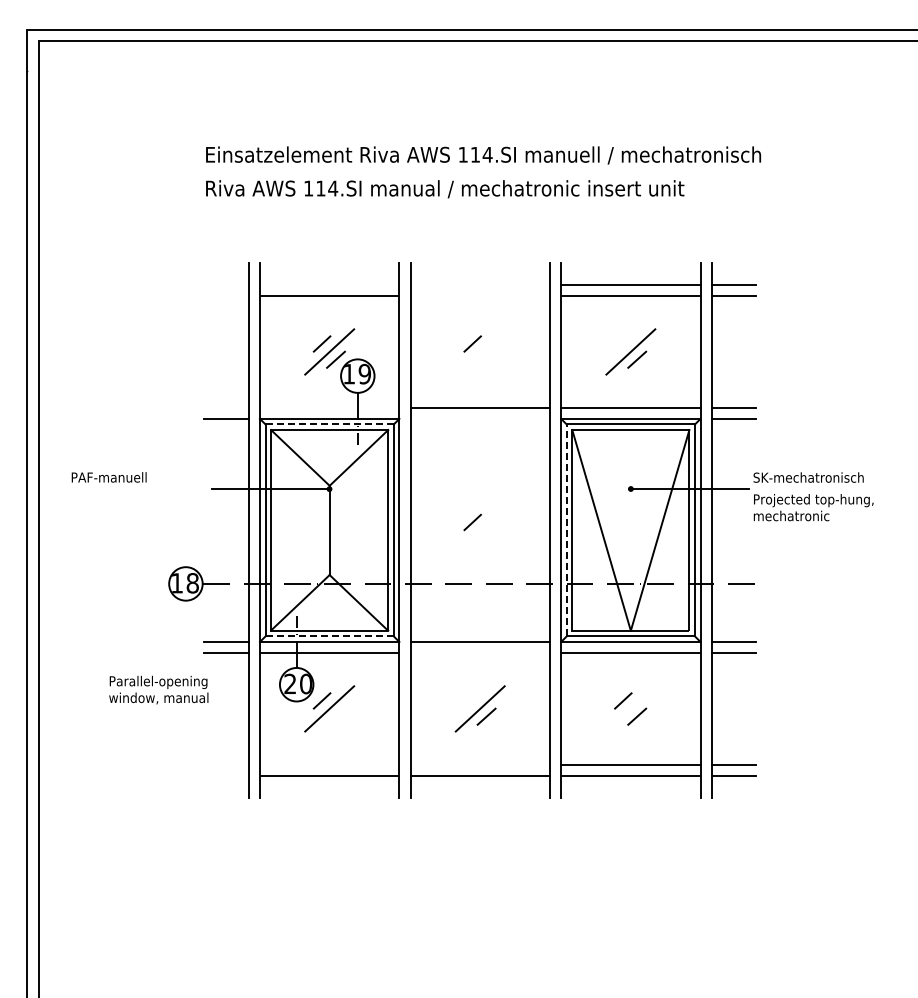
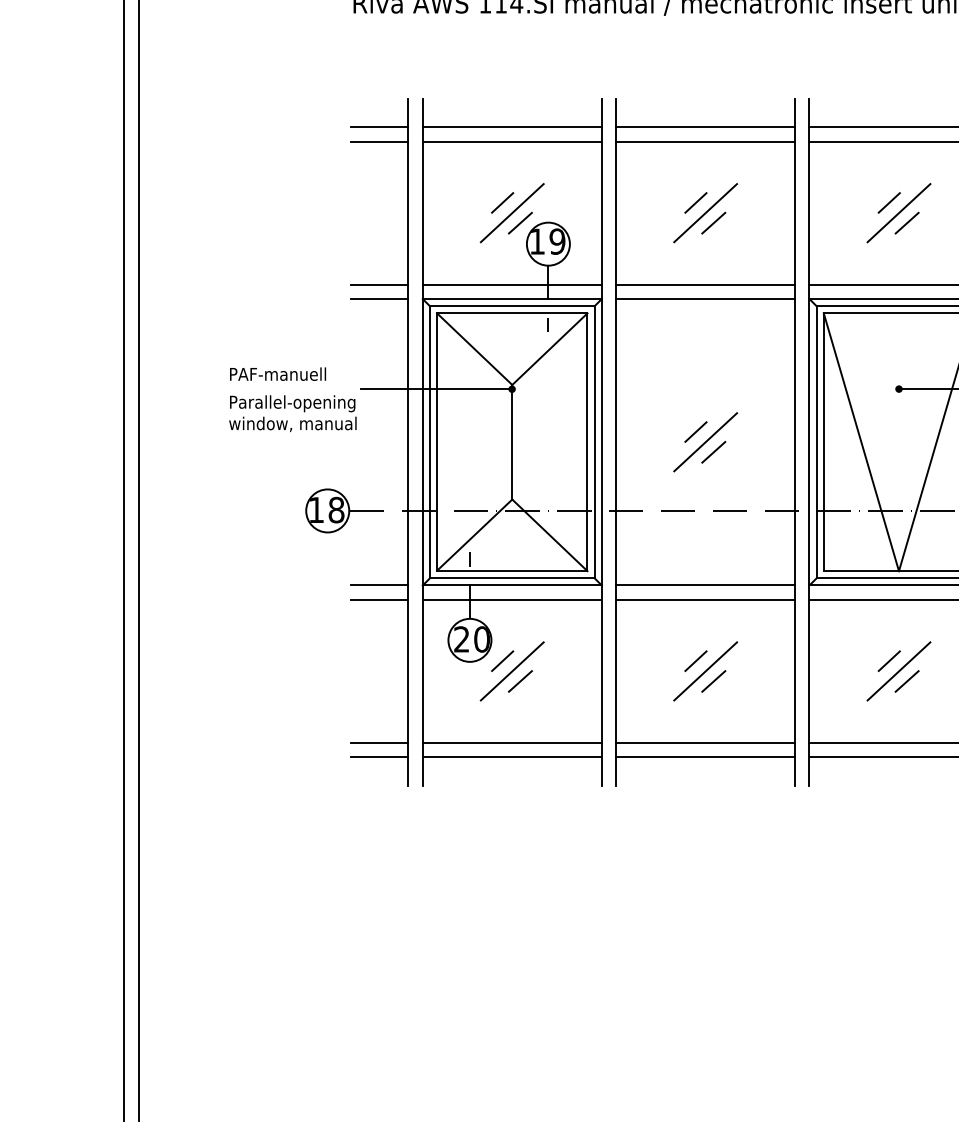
line: (226, 285) -> (379, 127), added
line: (329, 285) -> (512, 127), added
line: (479, 285) -> (704, 127), added
line: (226, 296) -> (379, 141), added
line: (479, 296) -> (704, 141), added
line: (623, 343) -> (889, 202), added
line: (479, 351) -> (704, 212), added
line: (486, 359) -> (713, 222), added
line: (226, 407) -> (379, 284), added
line: (329, 407) -> (512, 284), added
line: (479, 418) -> (704, 298), added
line: (330, 424) -> (513, 306), dashed -> solid
text: (108, 477) -> (277, 374), moved
line: (479, 530) -> (704, 442), added
line: (566, 530) -> (816, 442), dashed -> solid
line: (486, 538) -> (713, 452), added
line: (329, 636) -> (512, 578), dashed -> solid
line: (479, 653) -> (704, 600), added
text: (158, 689) -> (292, 412), moved
line: (472, 700) -> (695, 660), added
line: (630, 708) -> (898, 670), added
line: (335, 716) -> (519, 681), added
line: (226, 764) -> (379, 742), added
line: (329, 764) -> (512, 742), added
line: (479, 764) -> (704, 742), added
line: (226, 775) -> (379, 756), added

